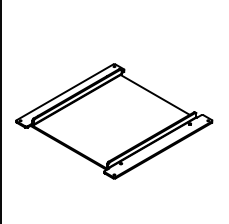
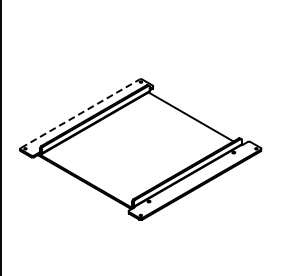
line: (65, 92) -> (80, 113), solid -> dashed

